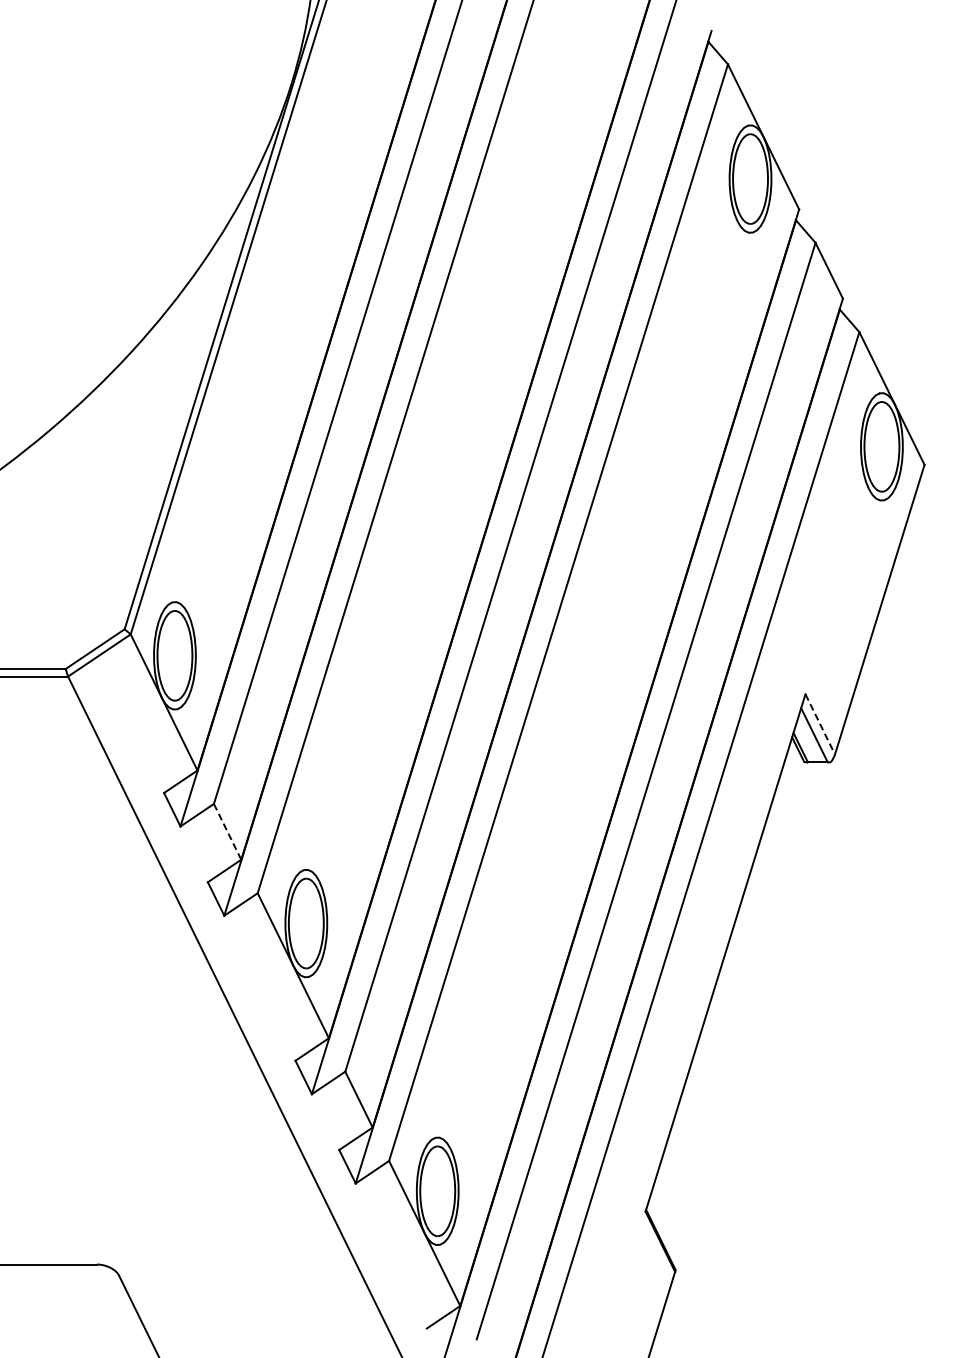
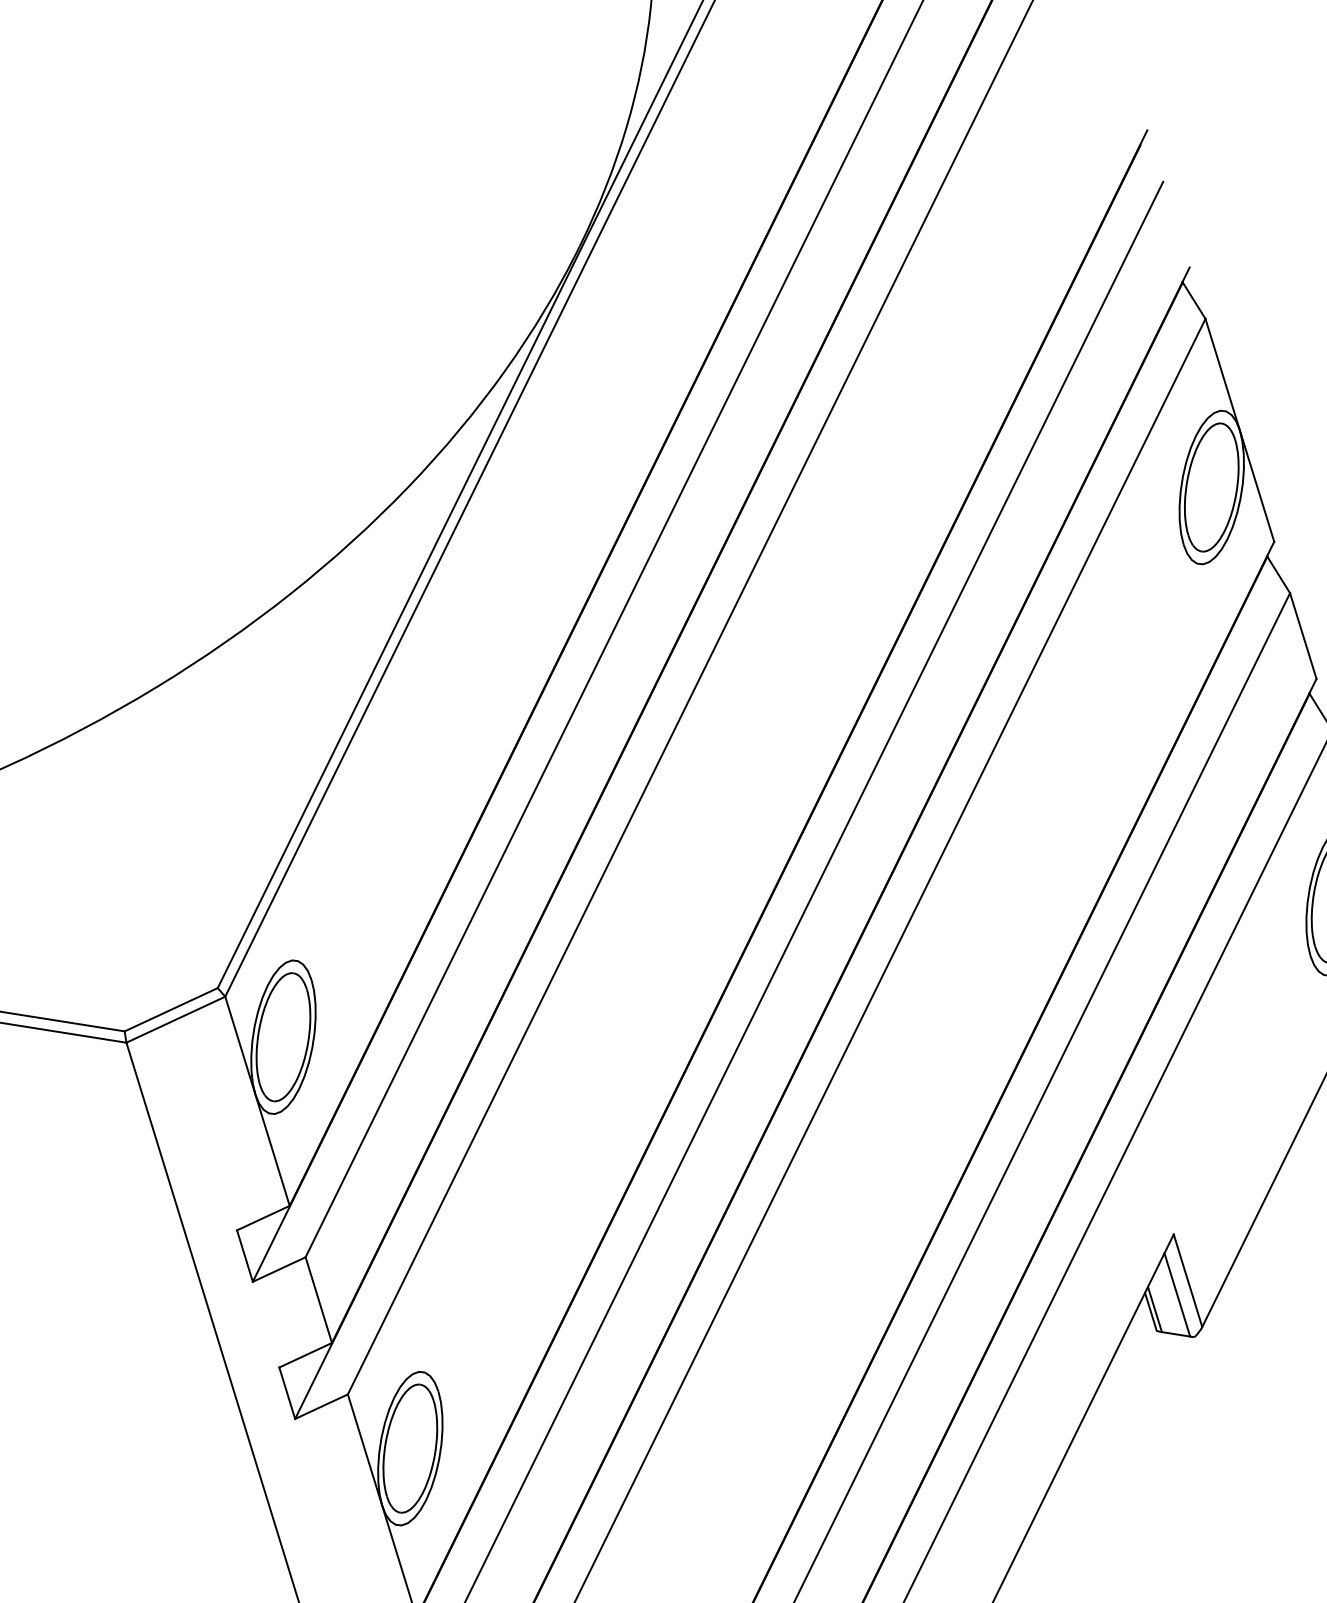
line: (820, 724) -> (1188, 1280), dashed -> solid
line: (227, 832) -> (318, 1301), dashed -> solid

